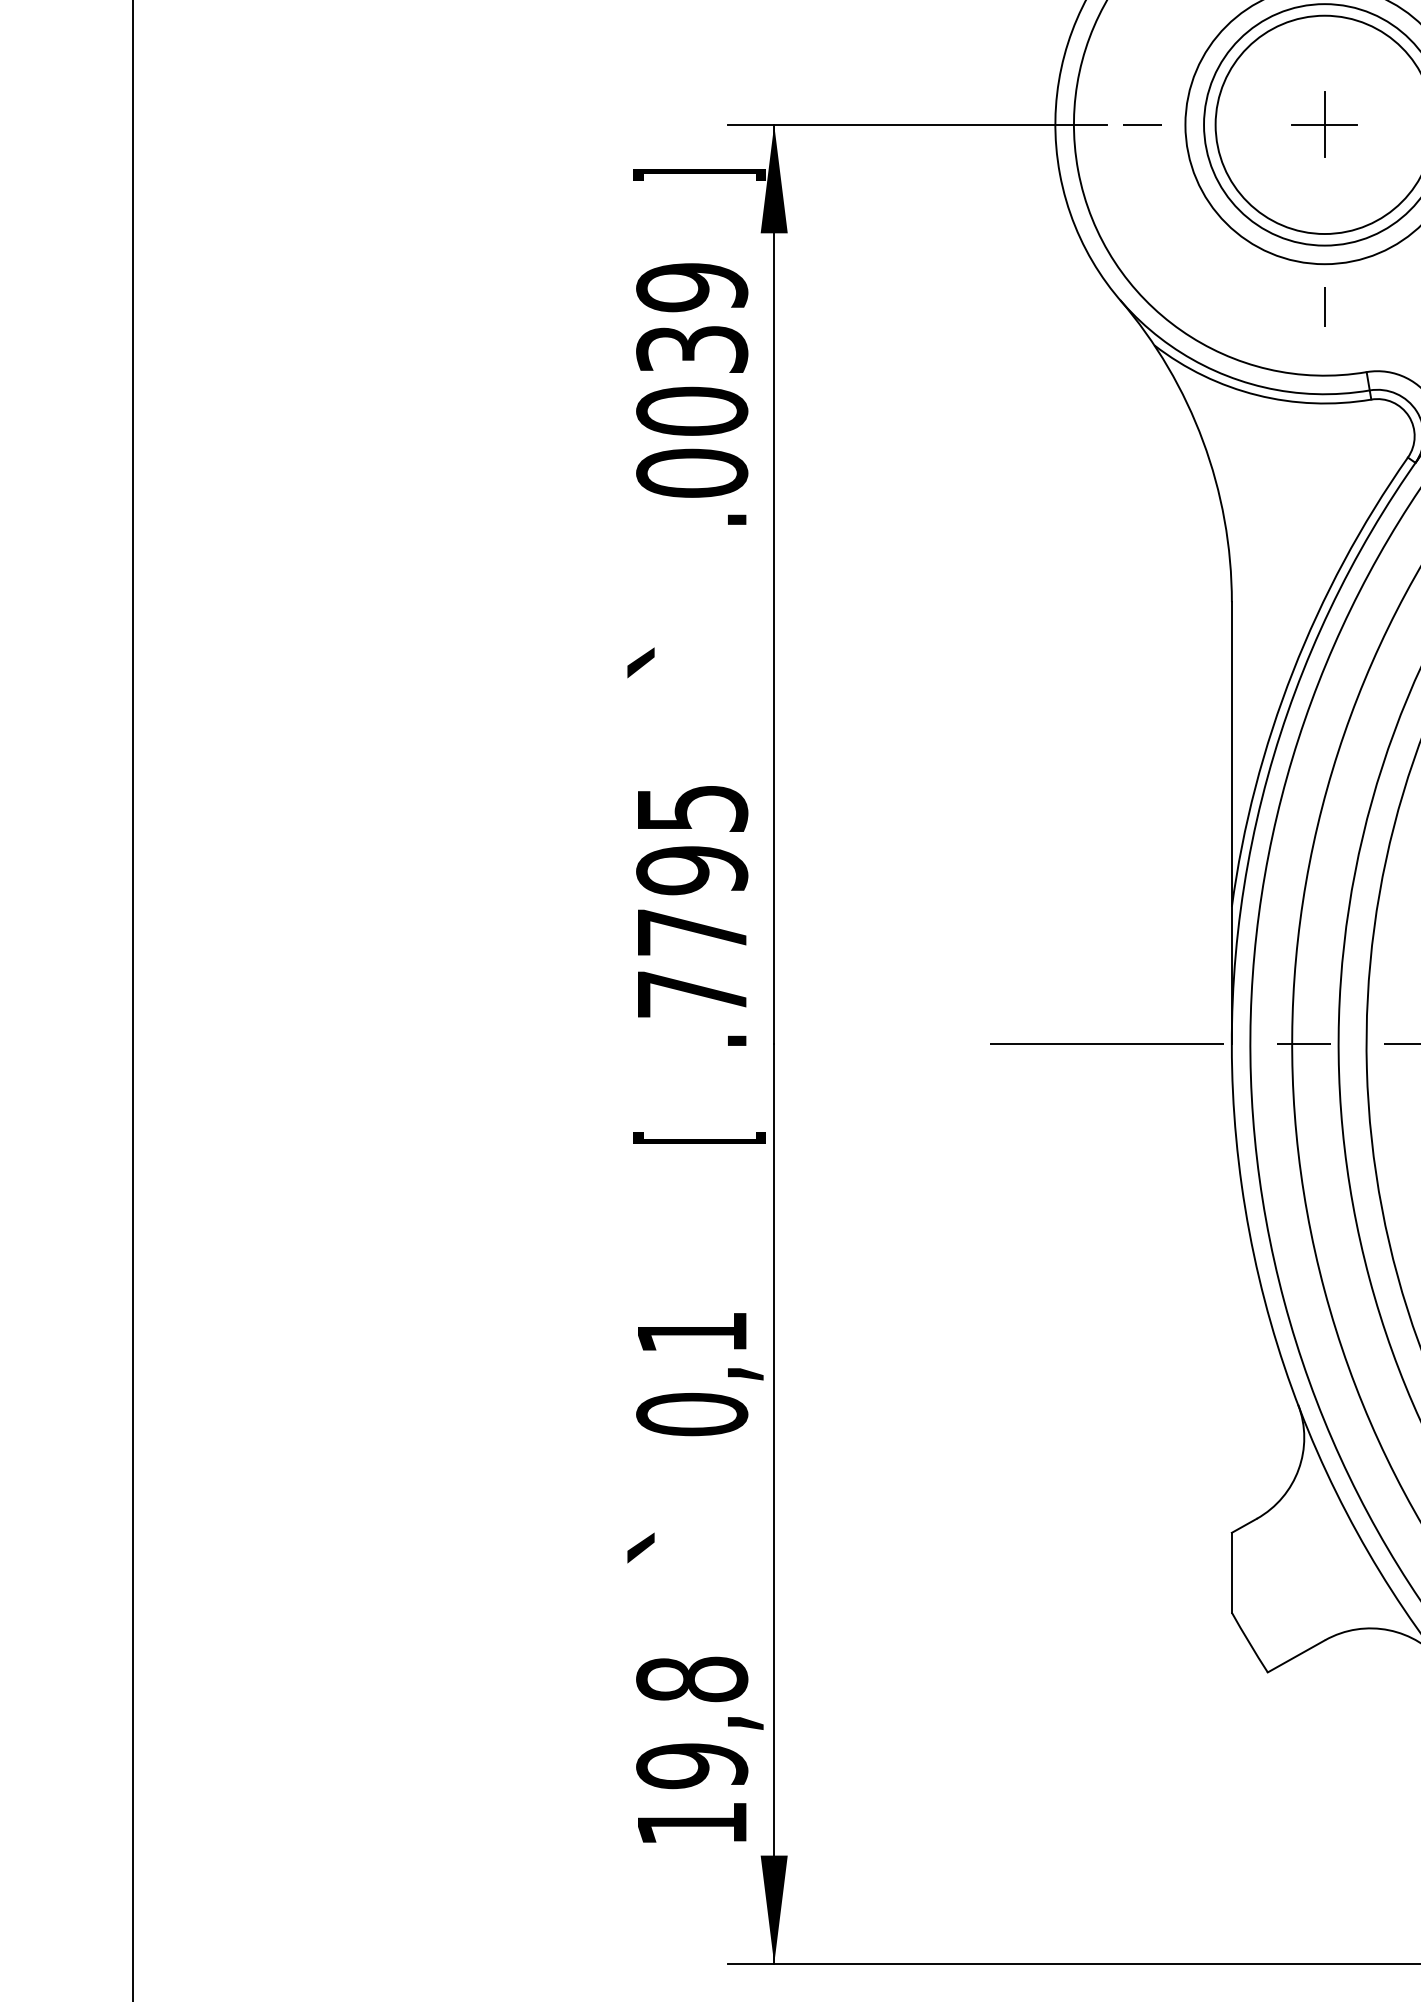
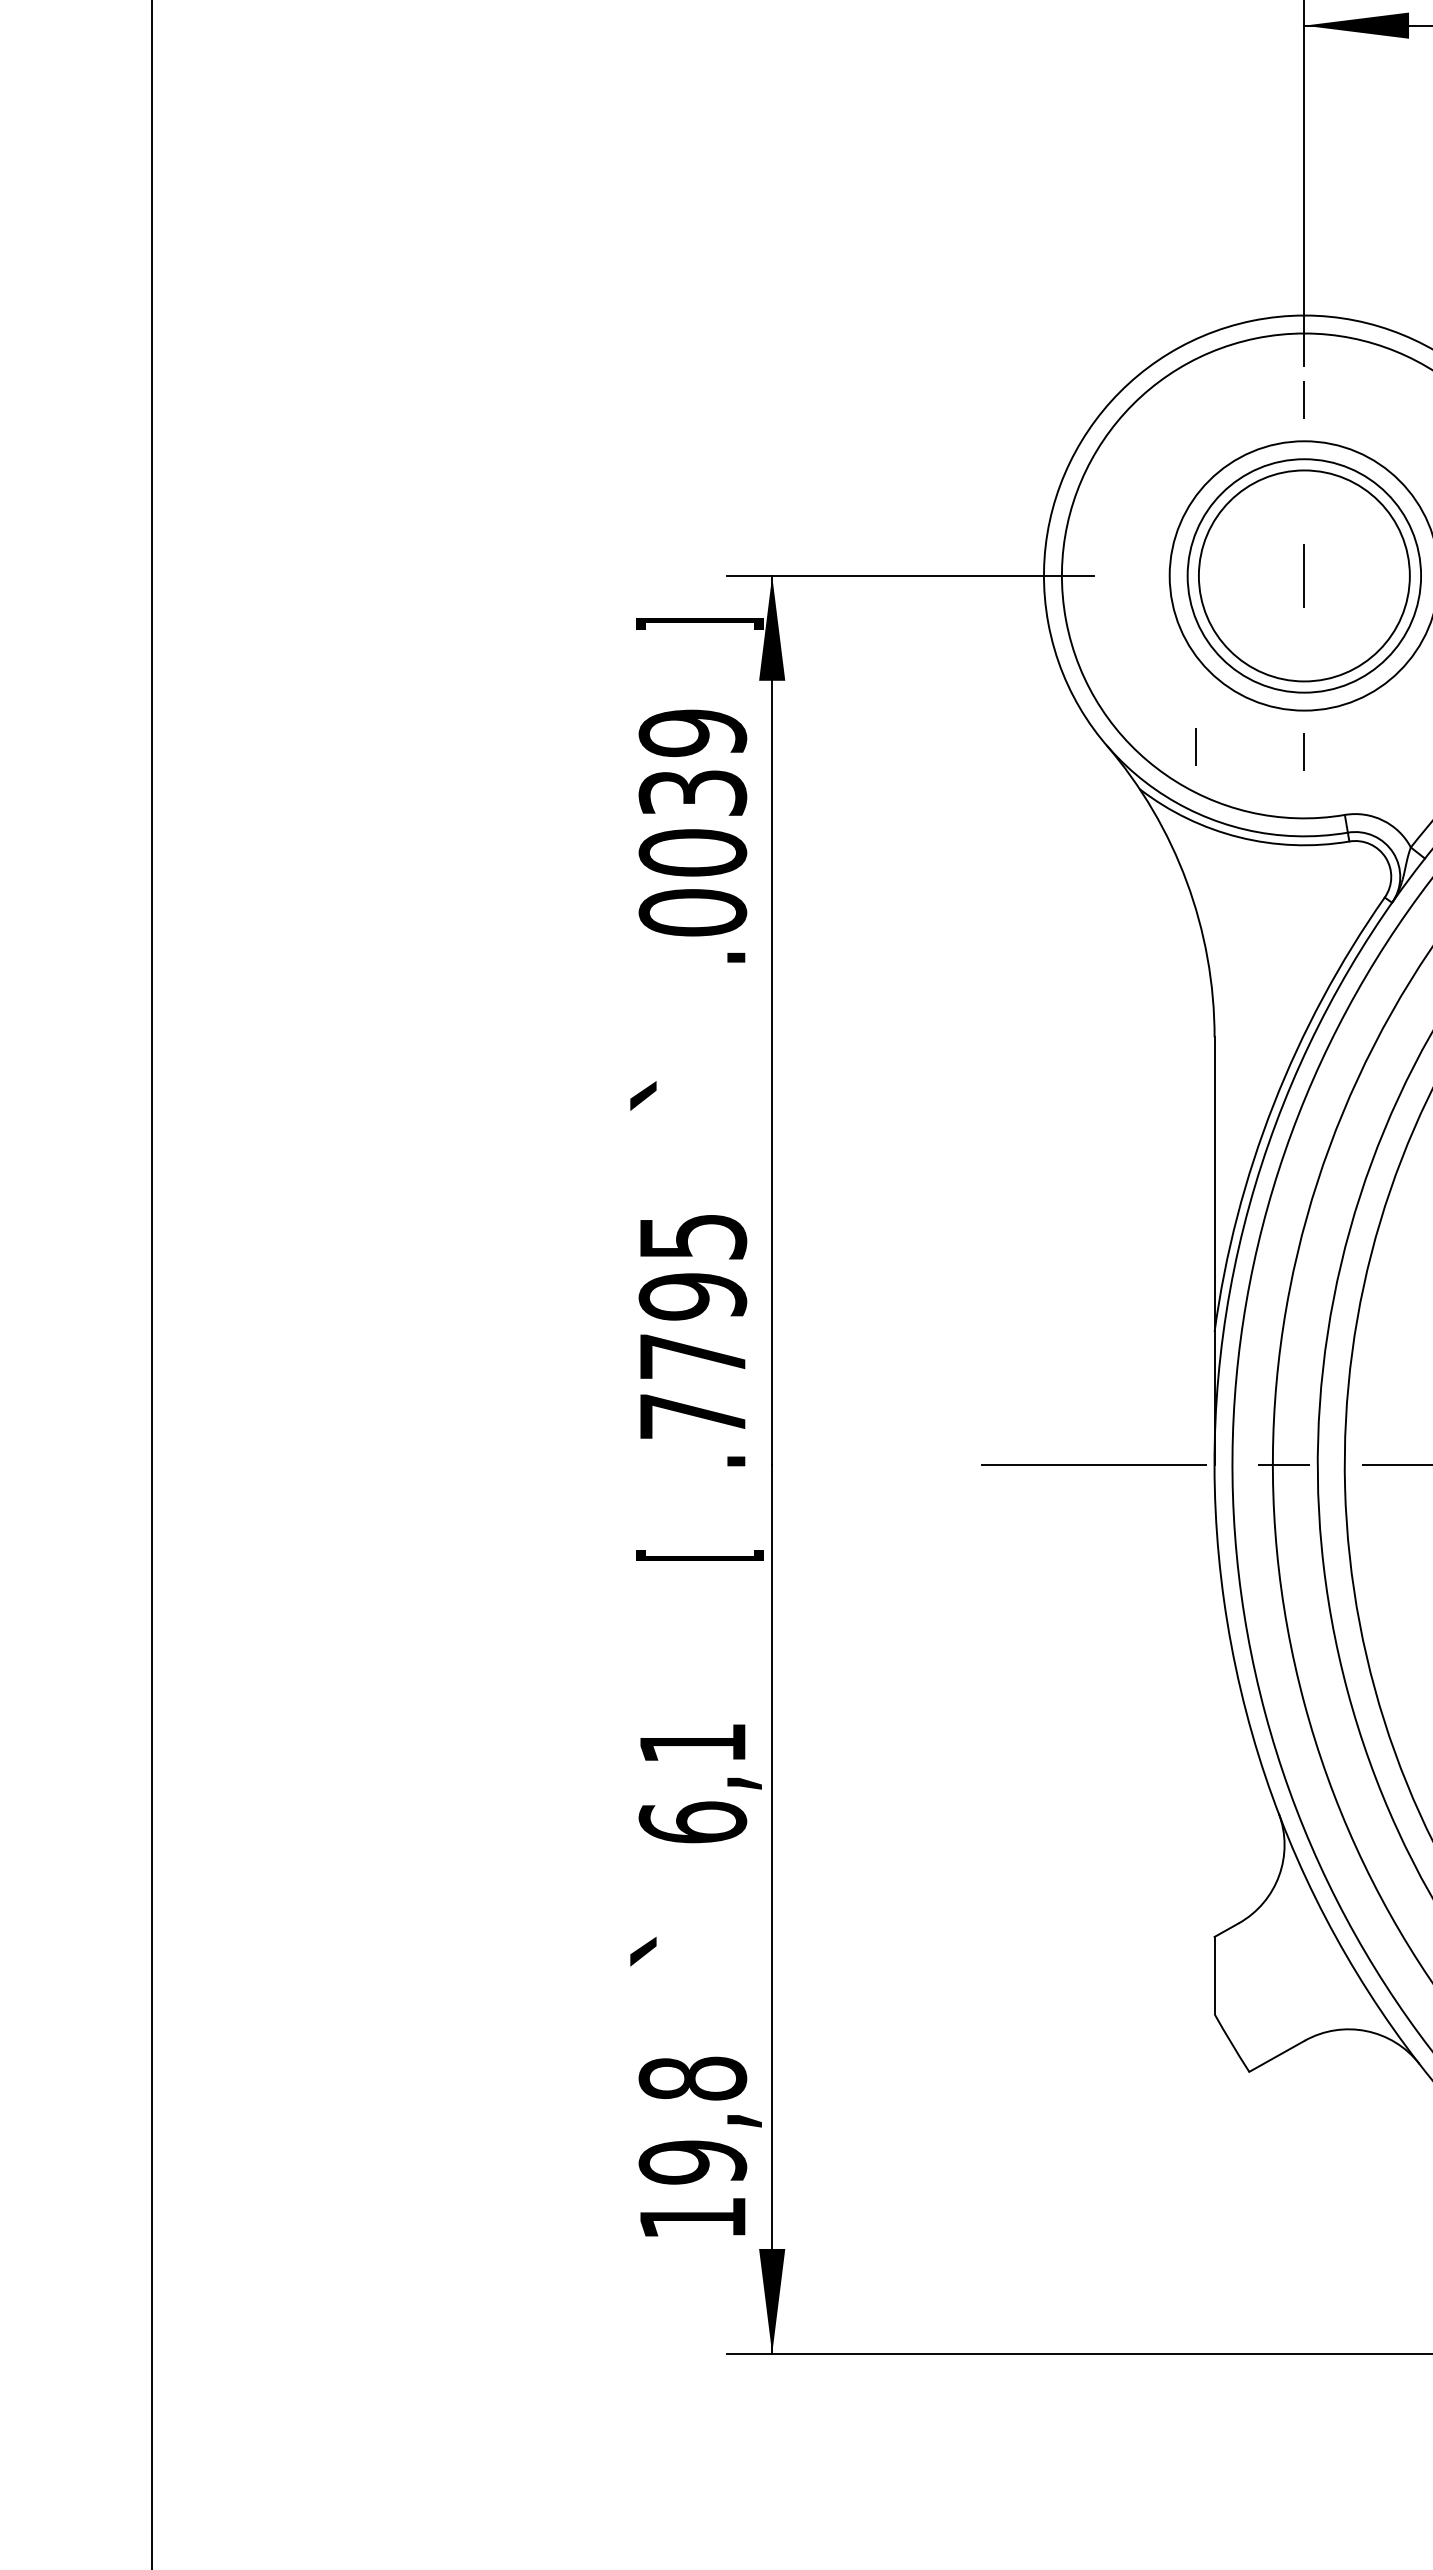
line: (1141, 124) -> (1127, 575), removed
line: (1323, 124) -> (1303, 575), removed
line: (1212, 301) -> (1195, 746), added
text: (691, 1414) -> (692, 1822), 0,1 -> 6,1

